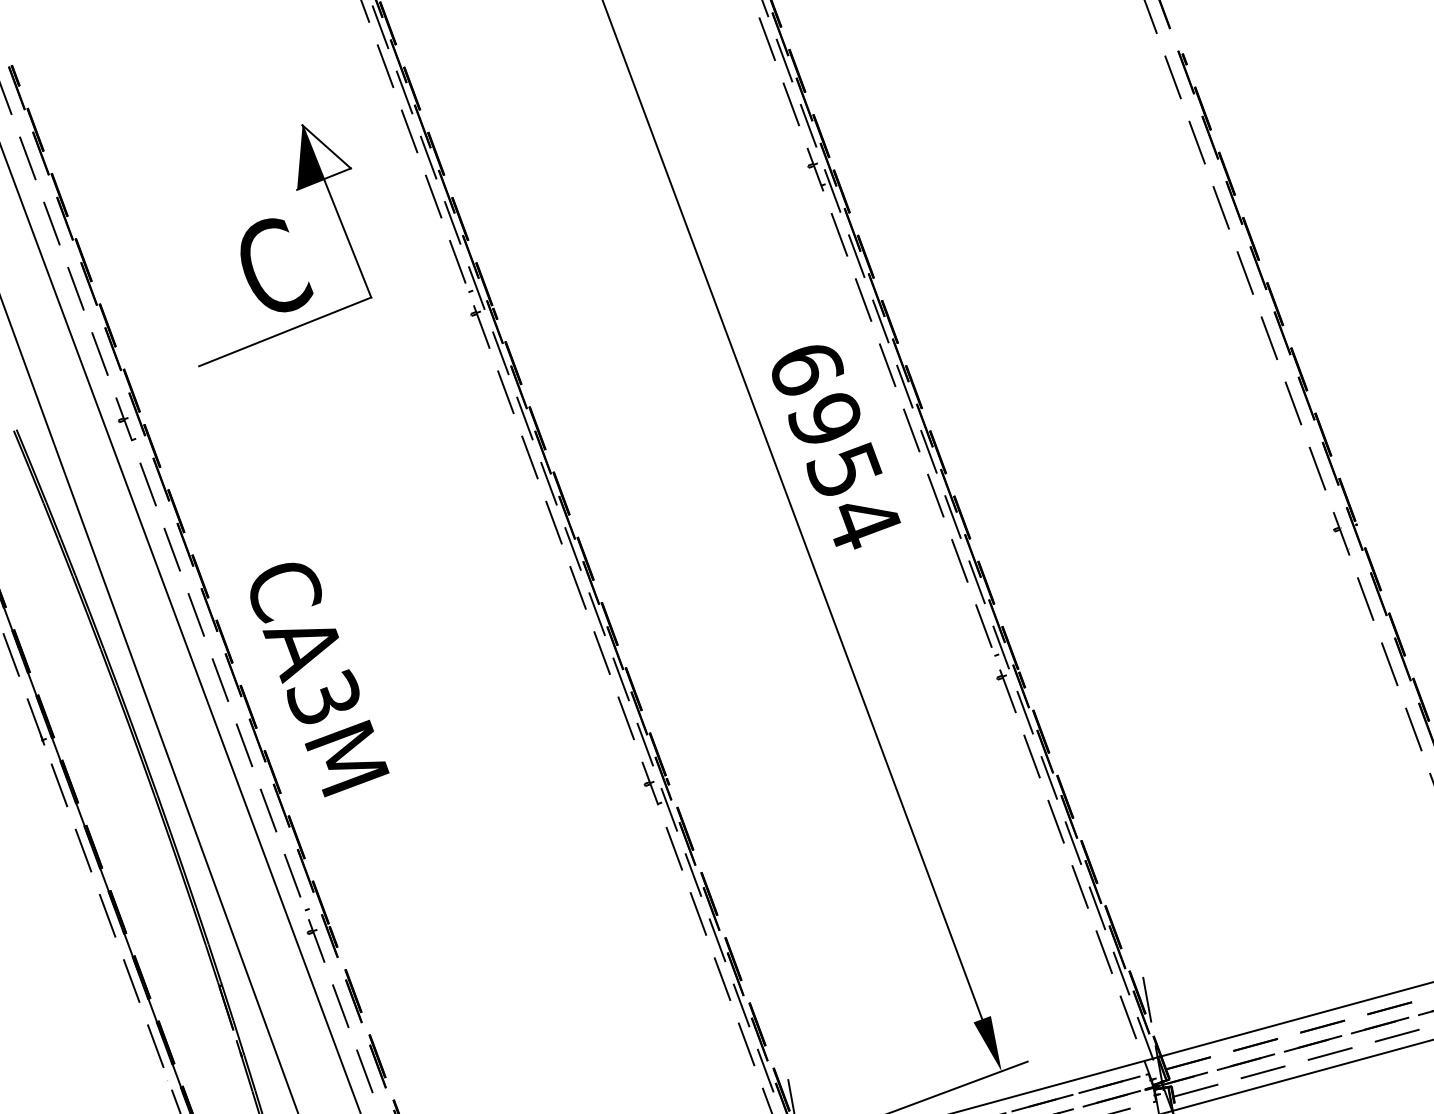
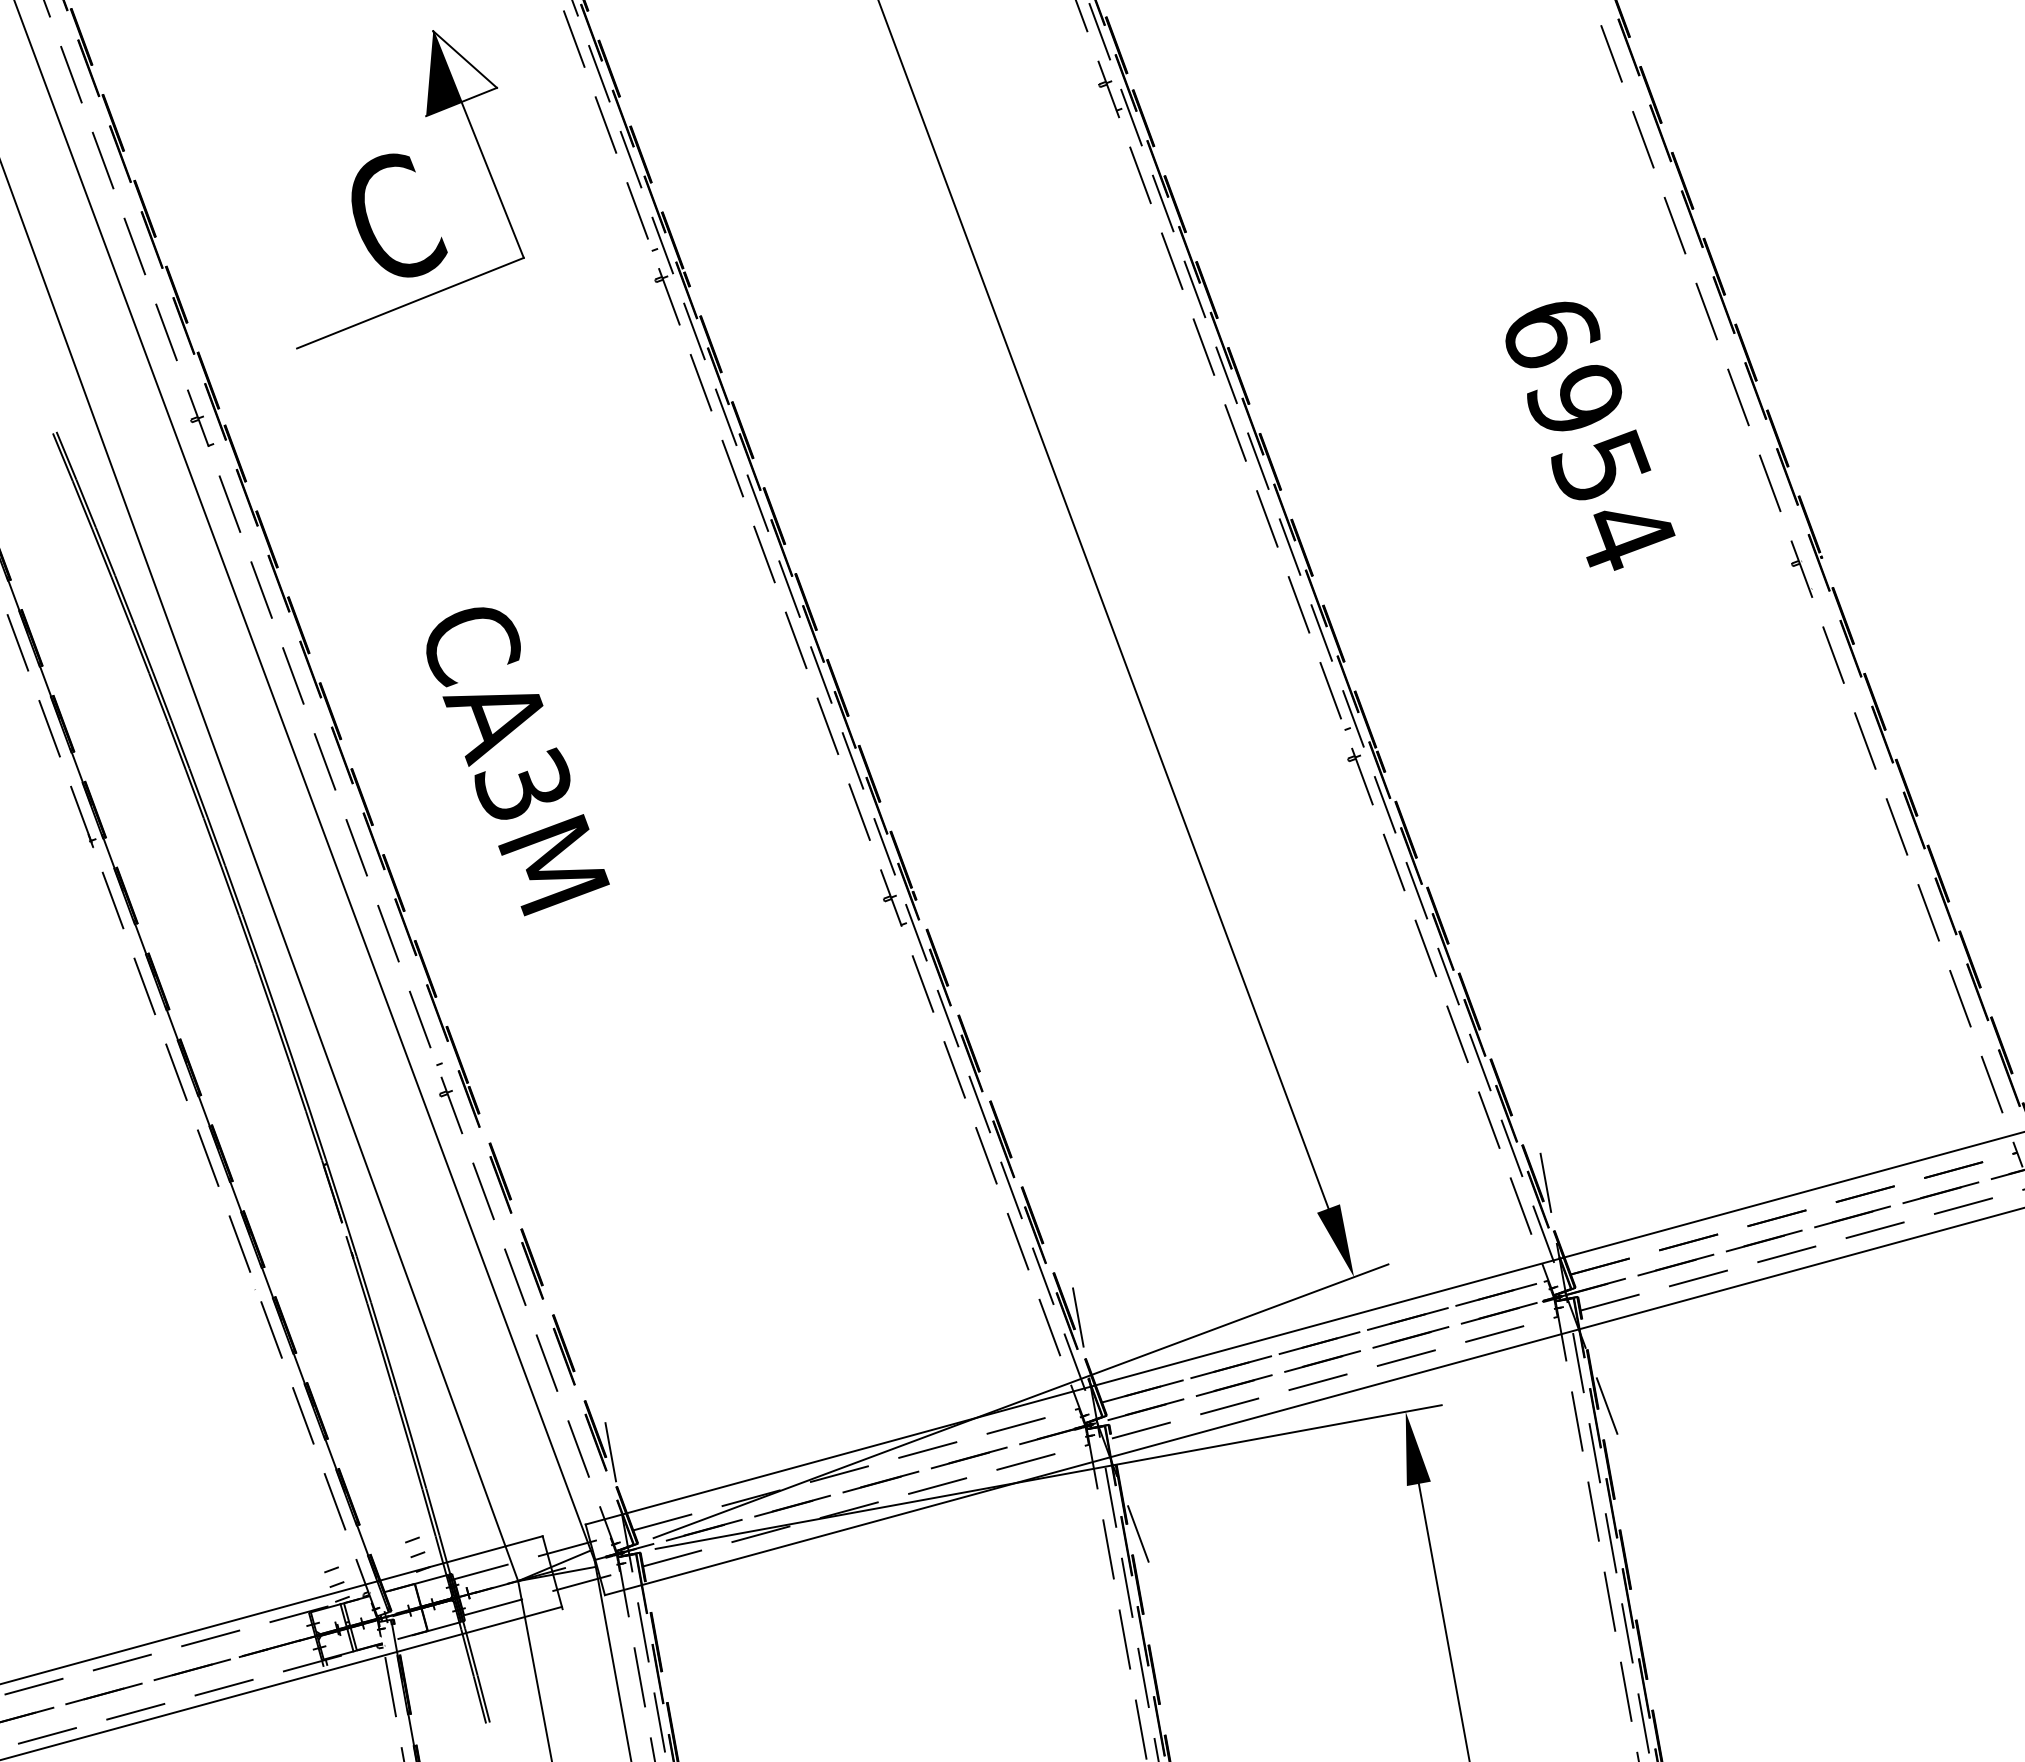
text: (836, 446) -> (1590, 435), moved
text: (319, 679) -> (517, 761), moved

